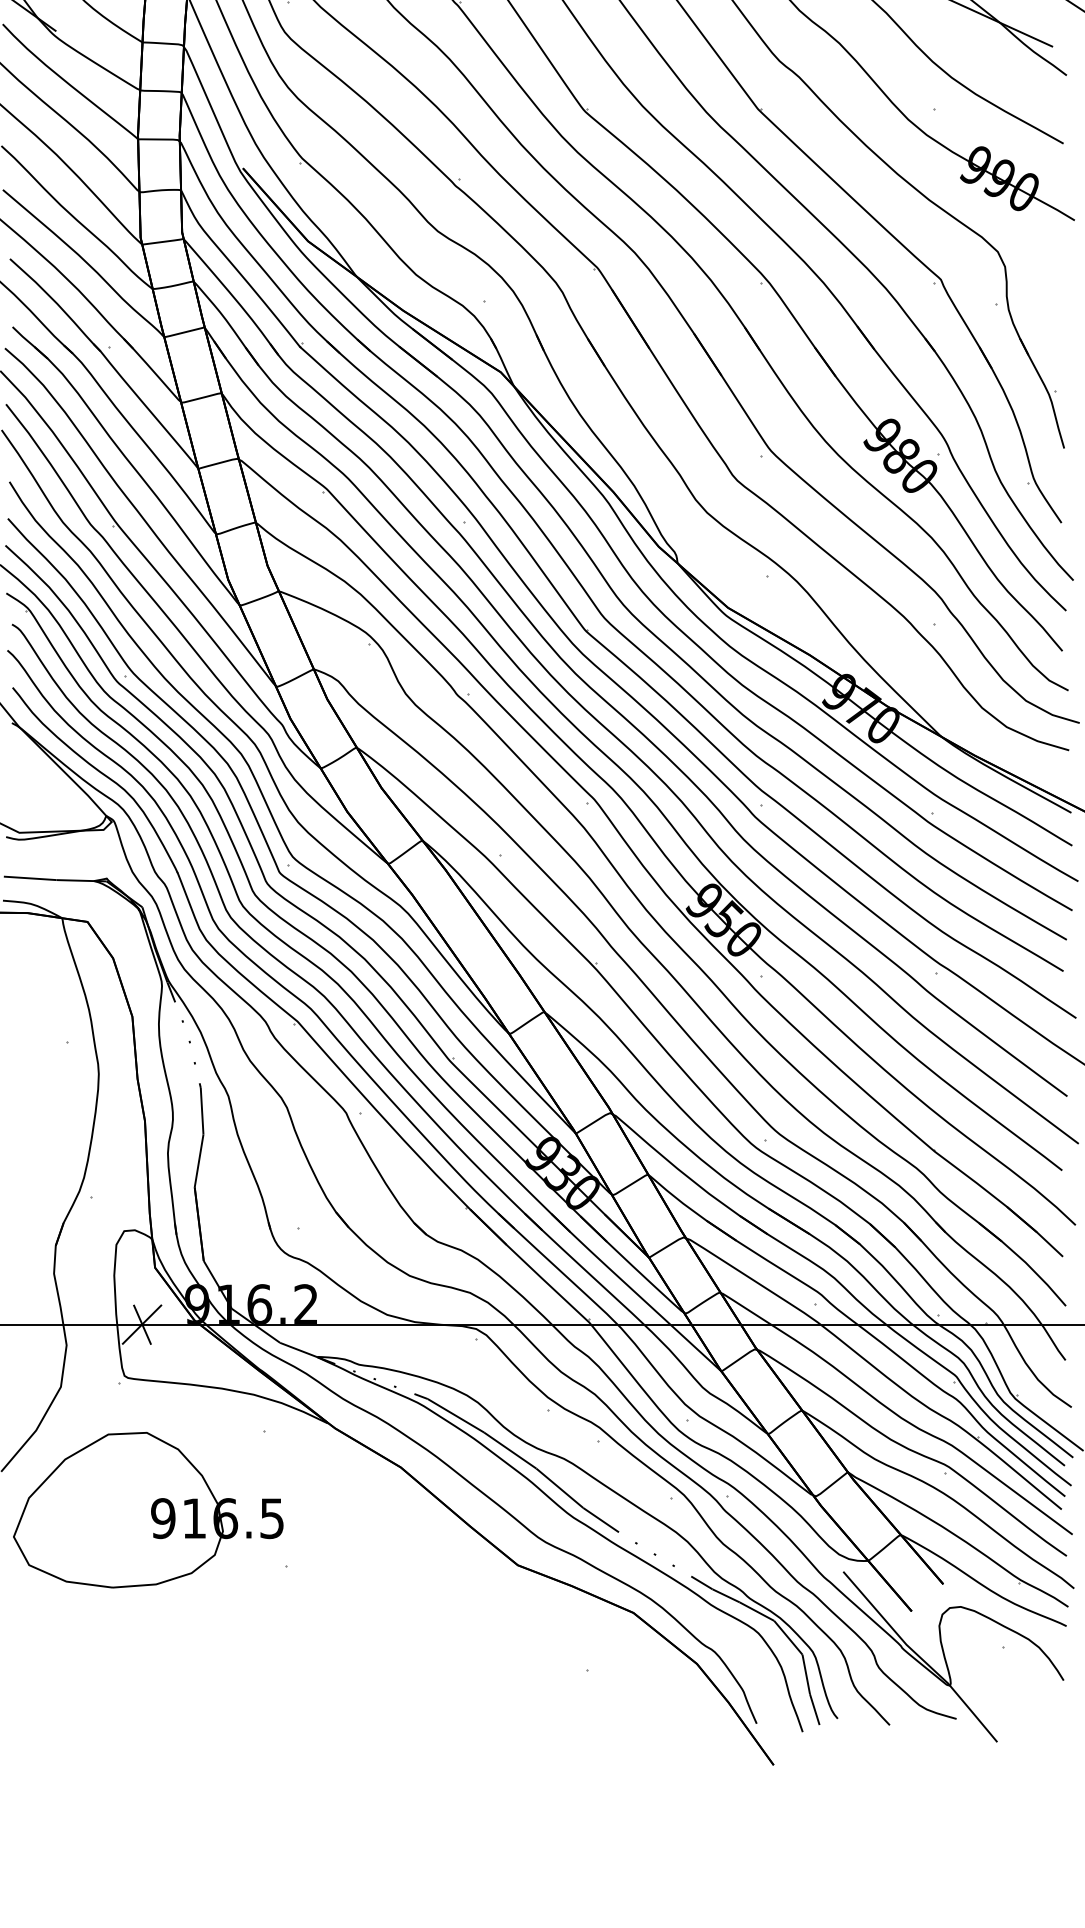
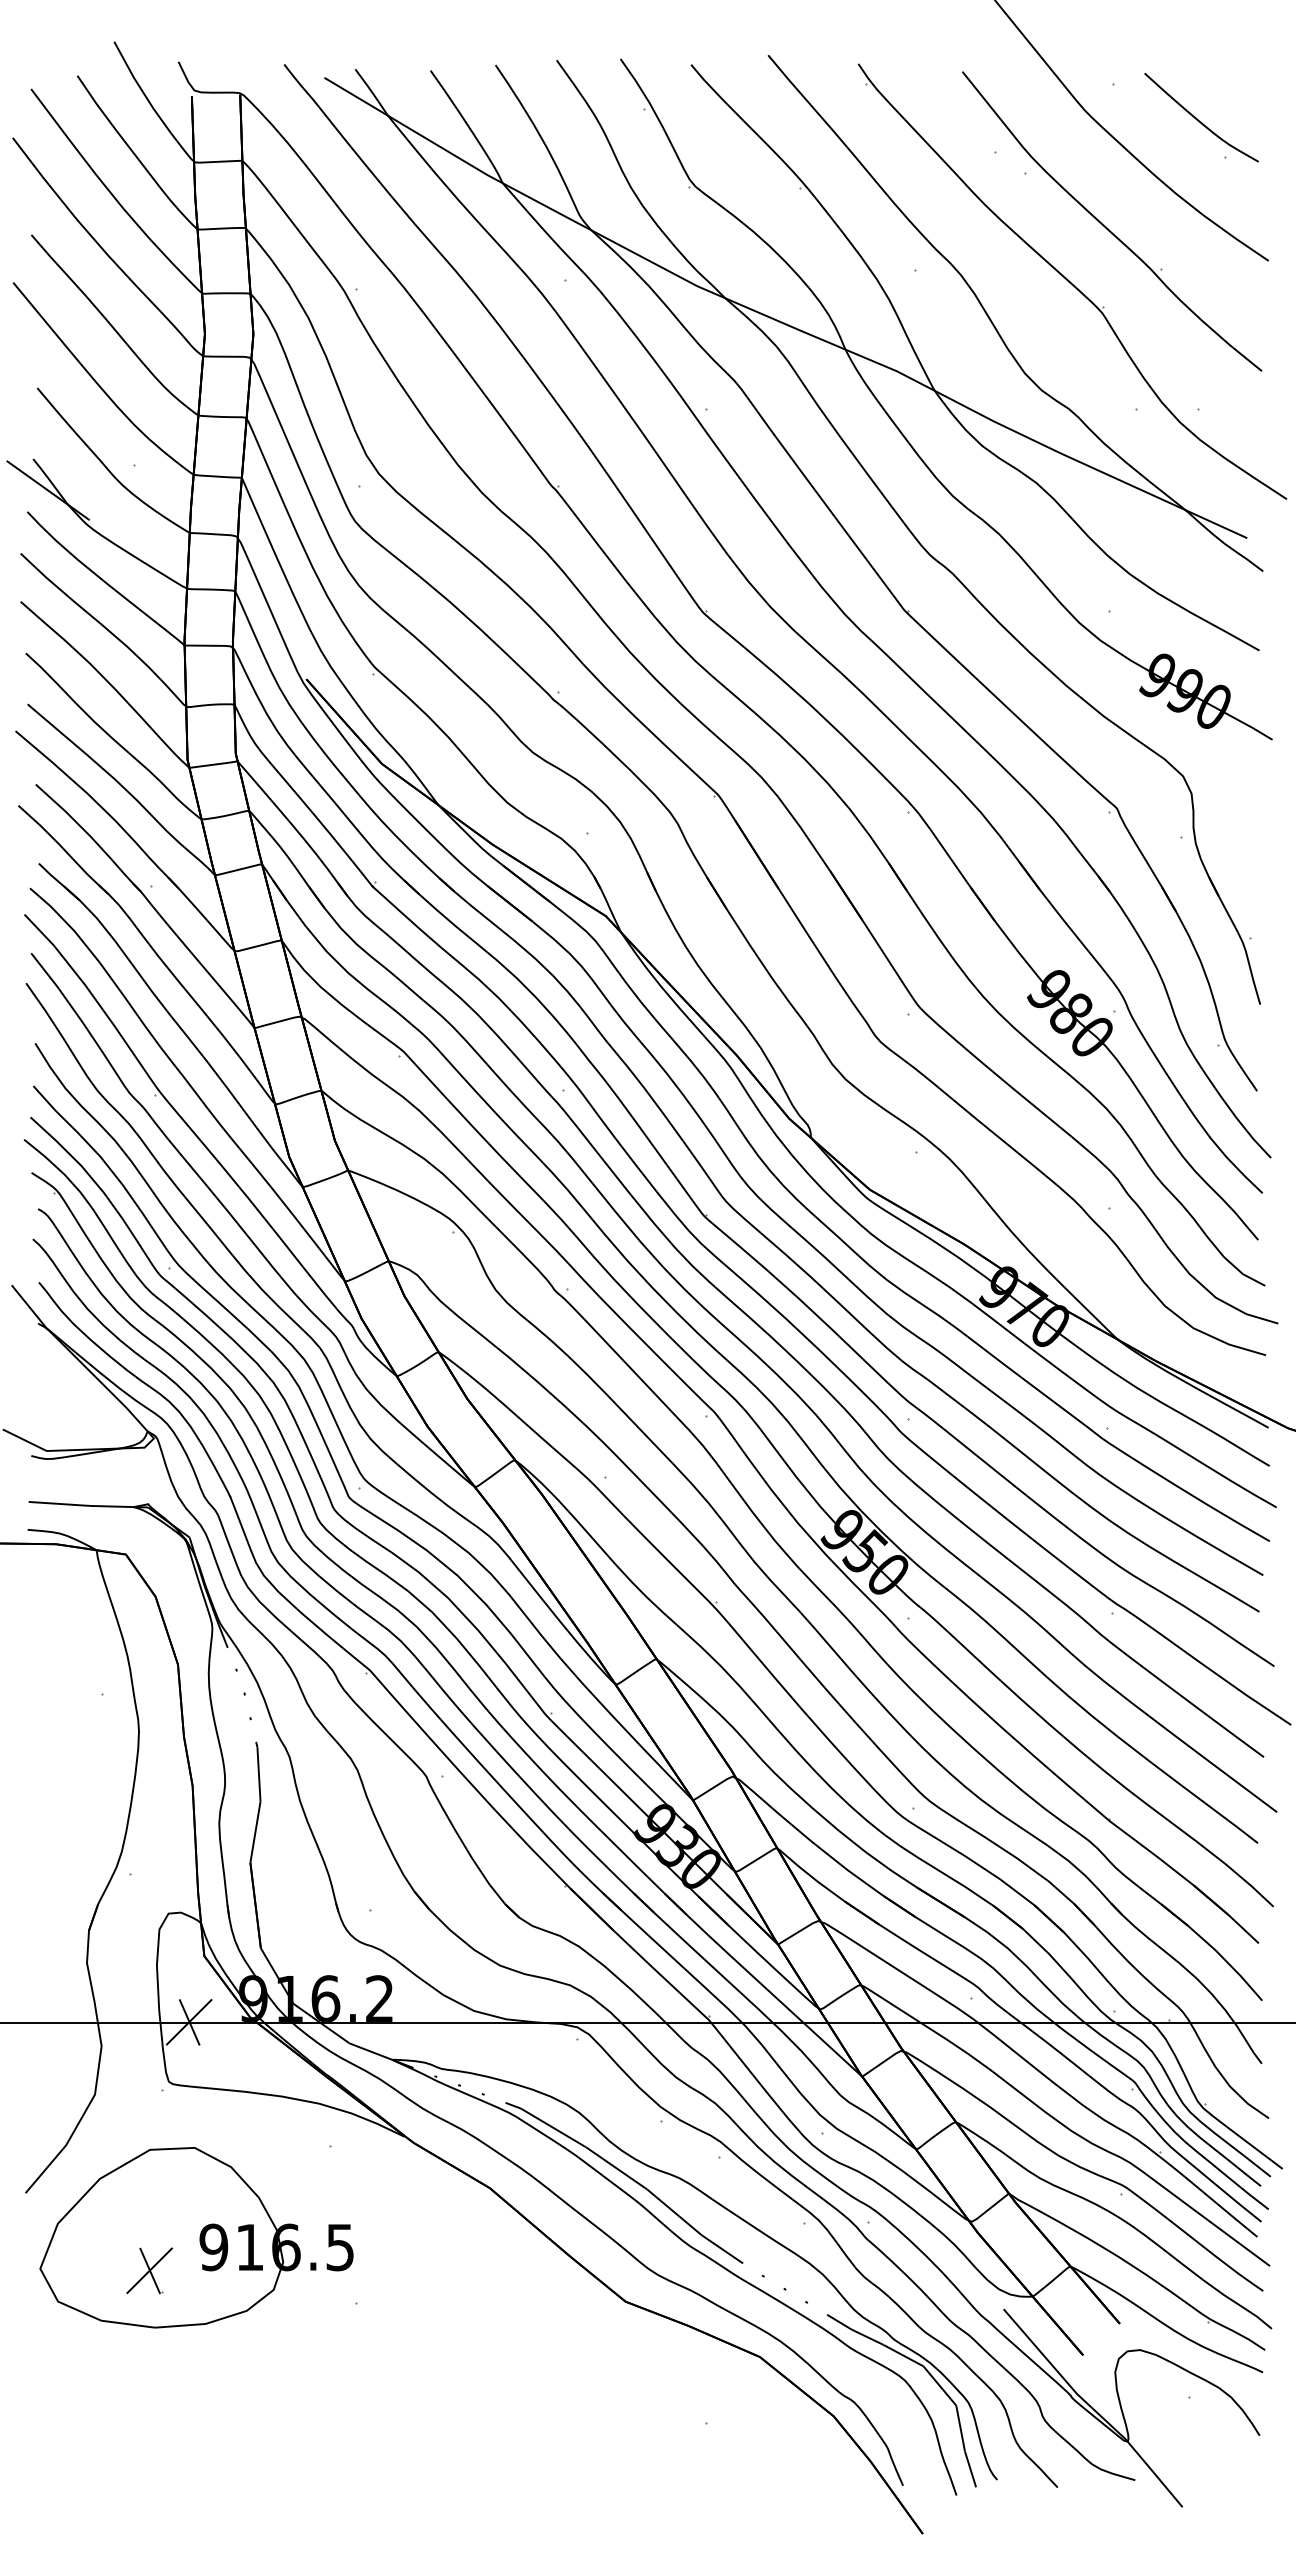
part: (107, 1538) -> (149, 2270), added

